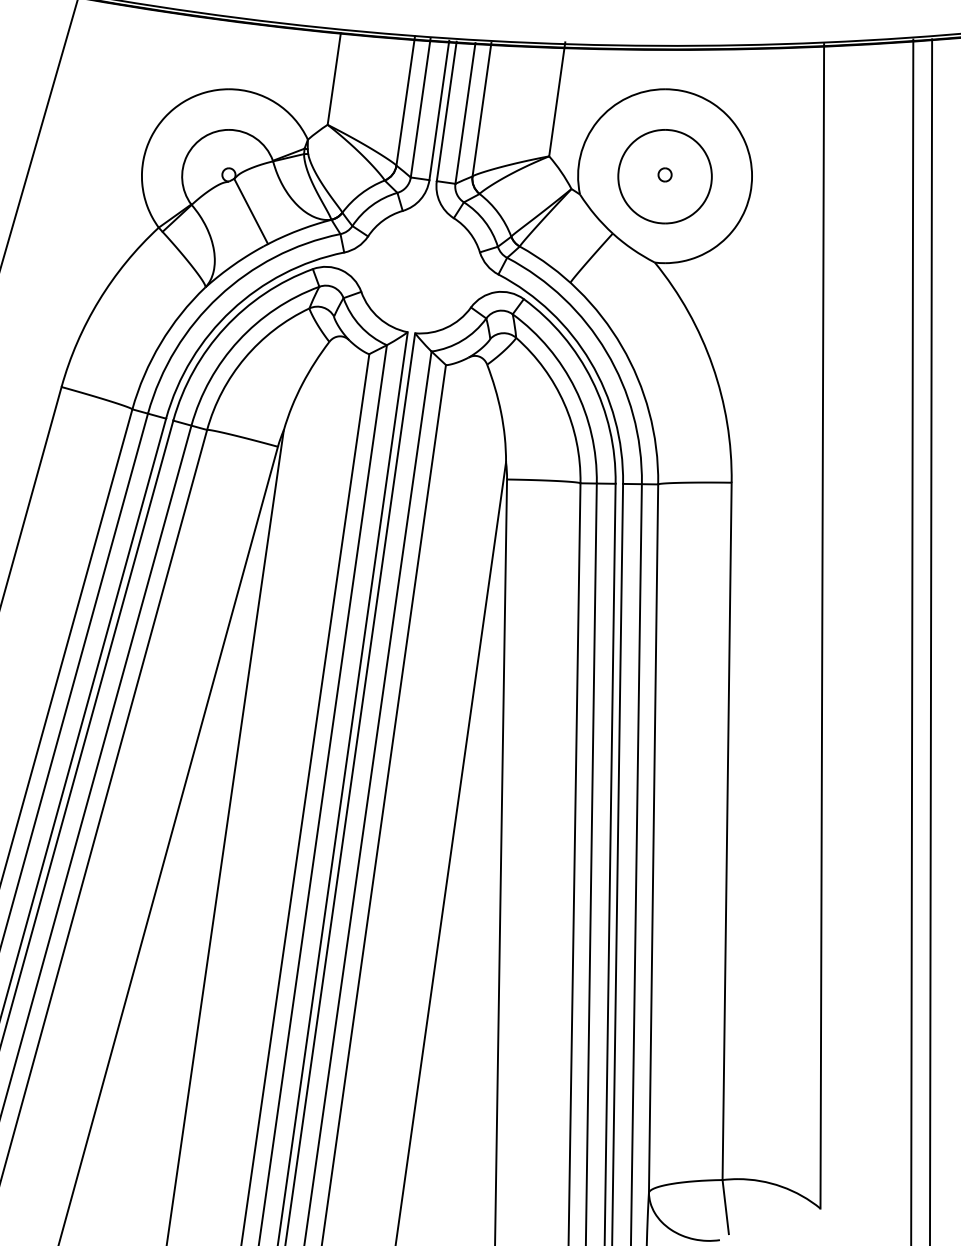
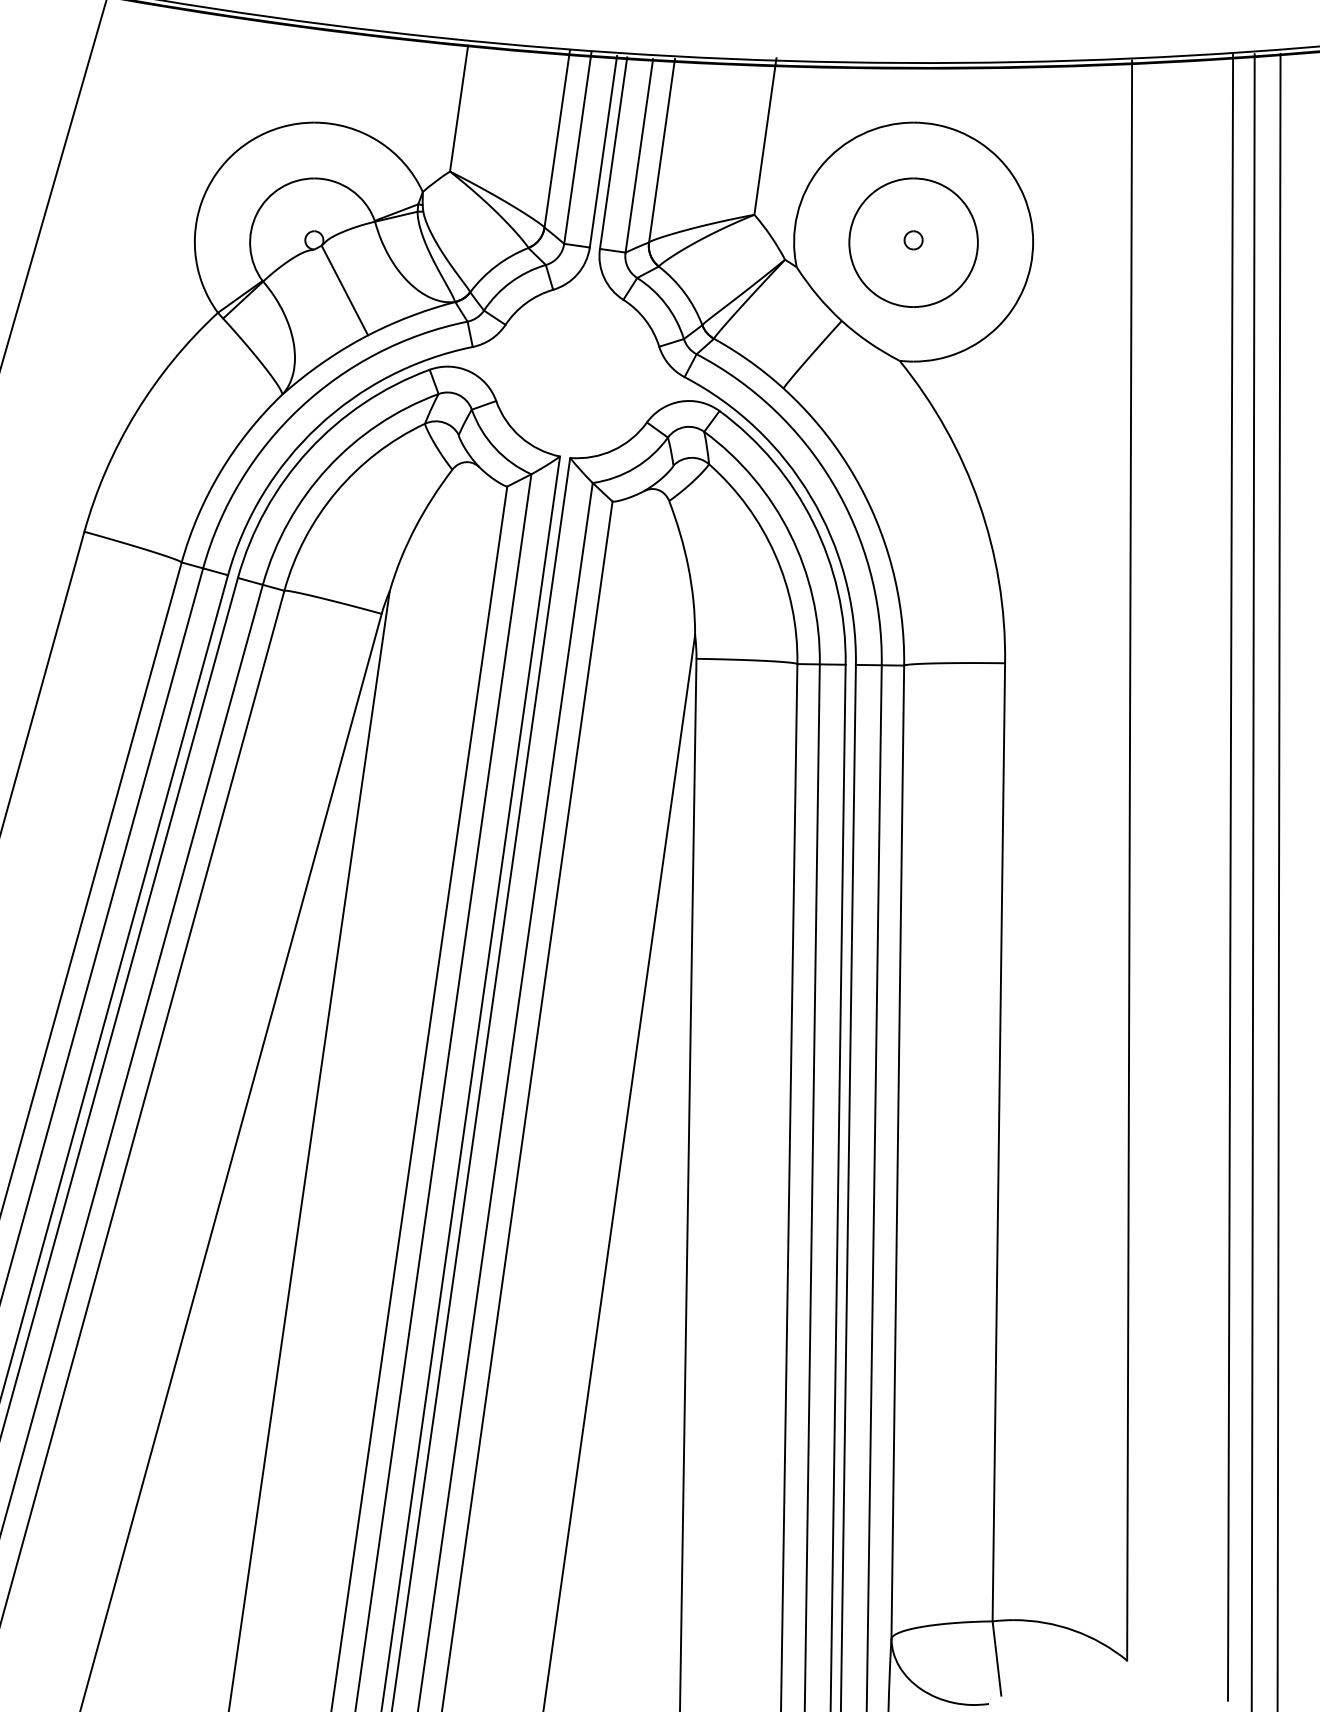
line: (895, 638) -> (1230, 877), added

